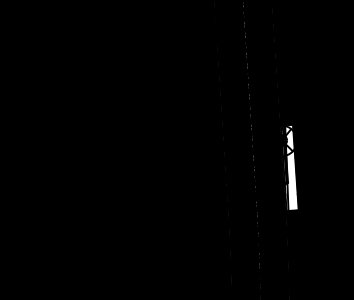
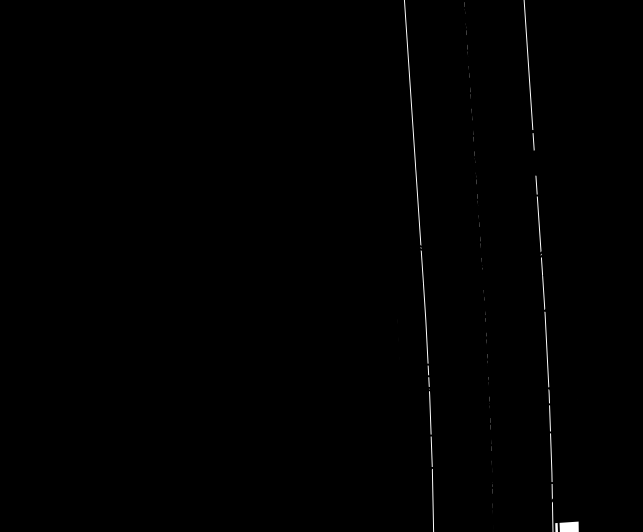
fill: (289, 168) -> (552, 221), added

